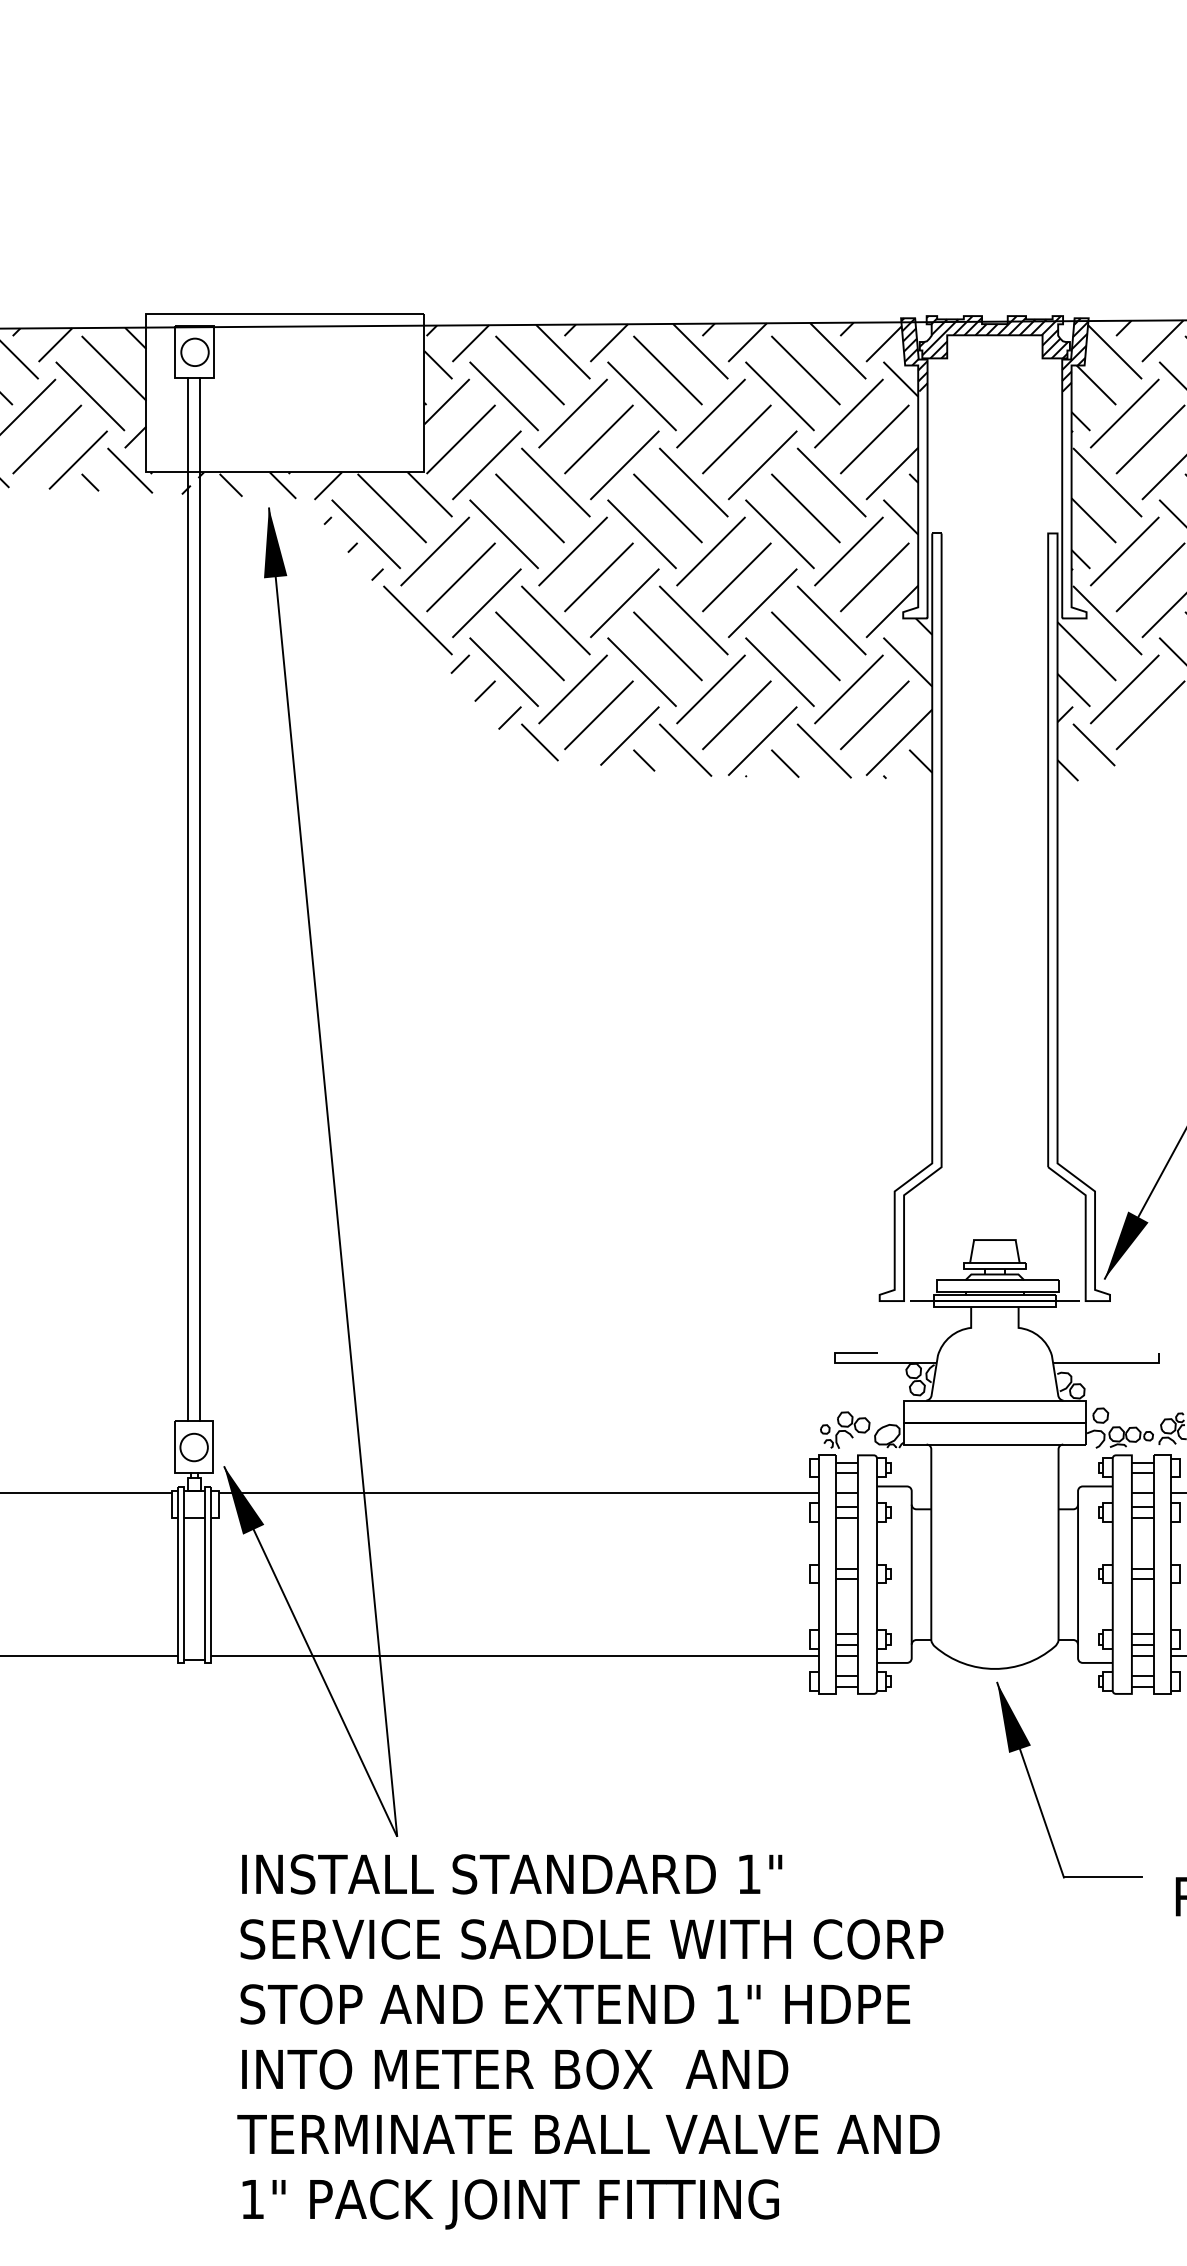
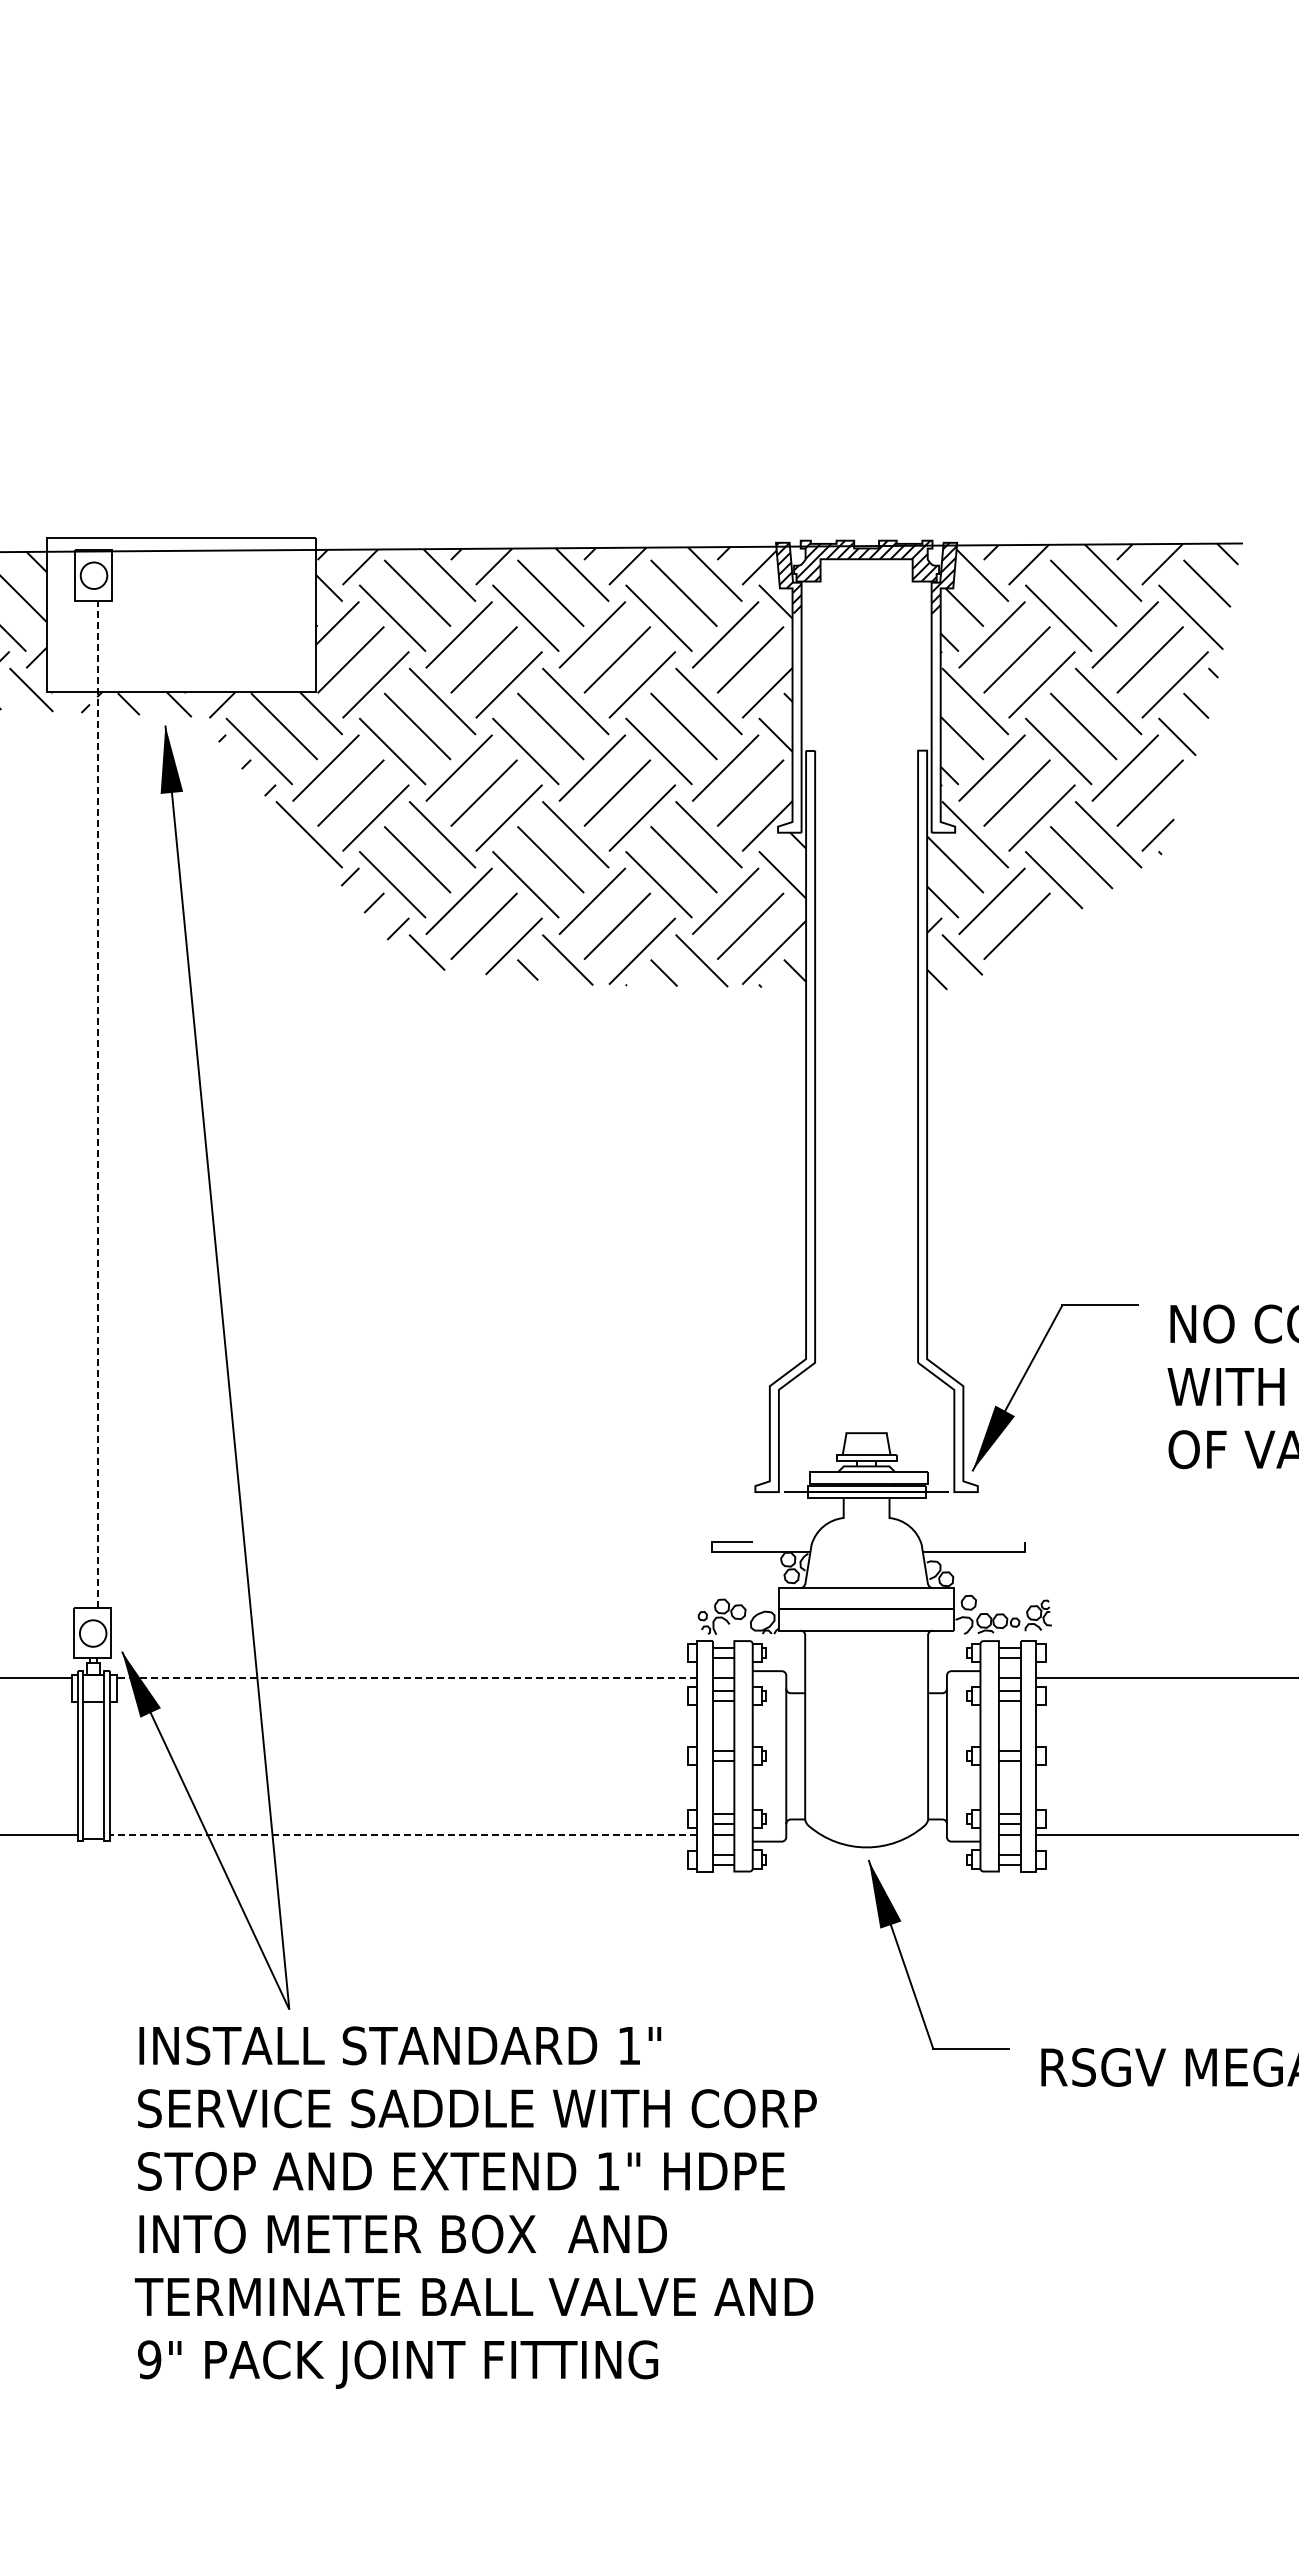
line: (188, 898) -> (87, 1103), removed
line: (199, 899) -> (98, 1104), solid -> dashed
line: (518, 1493) -> (406, 1677), solid -> dashed
line: (515, 1655) -> (403, 1834), solid -> dashed
text: (252, 2199) -> (149, 2359), 1" -> 9"

